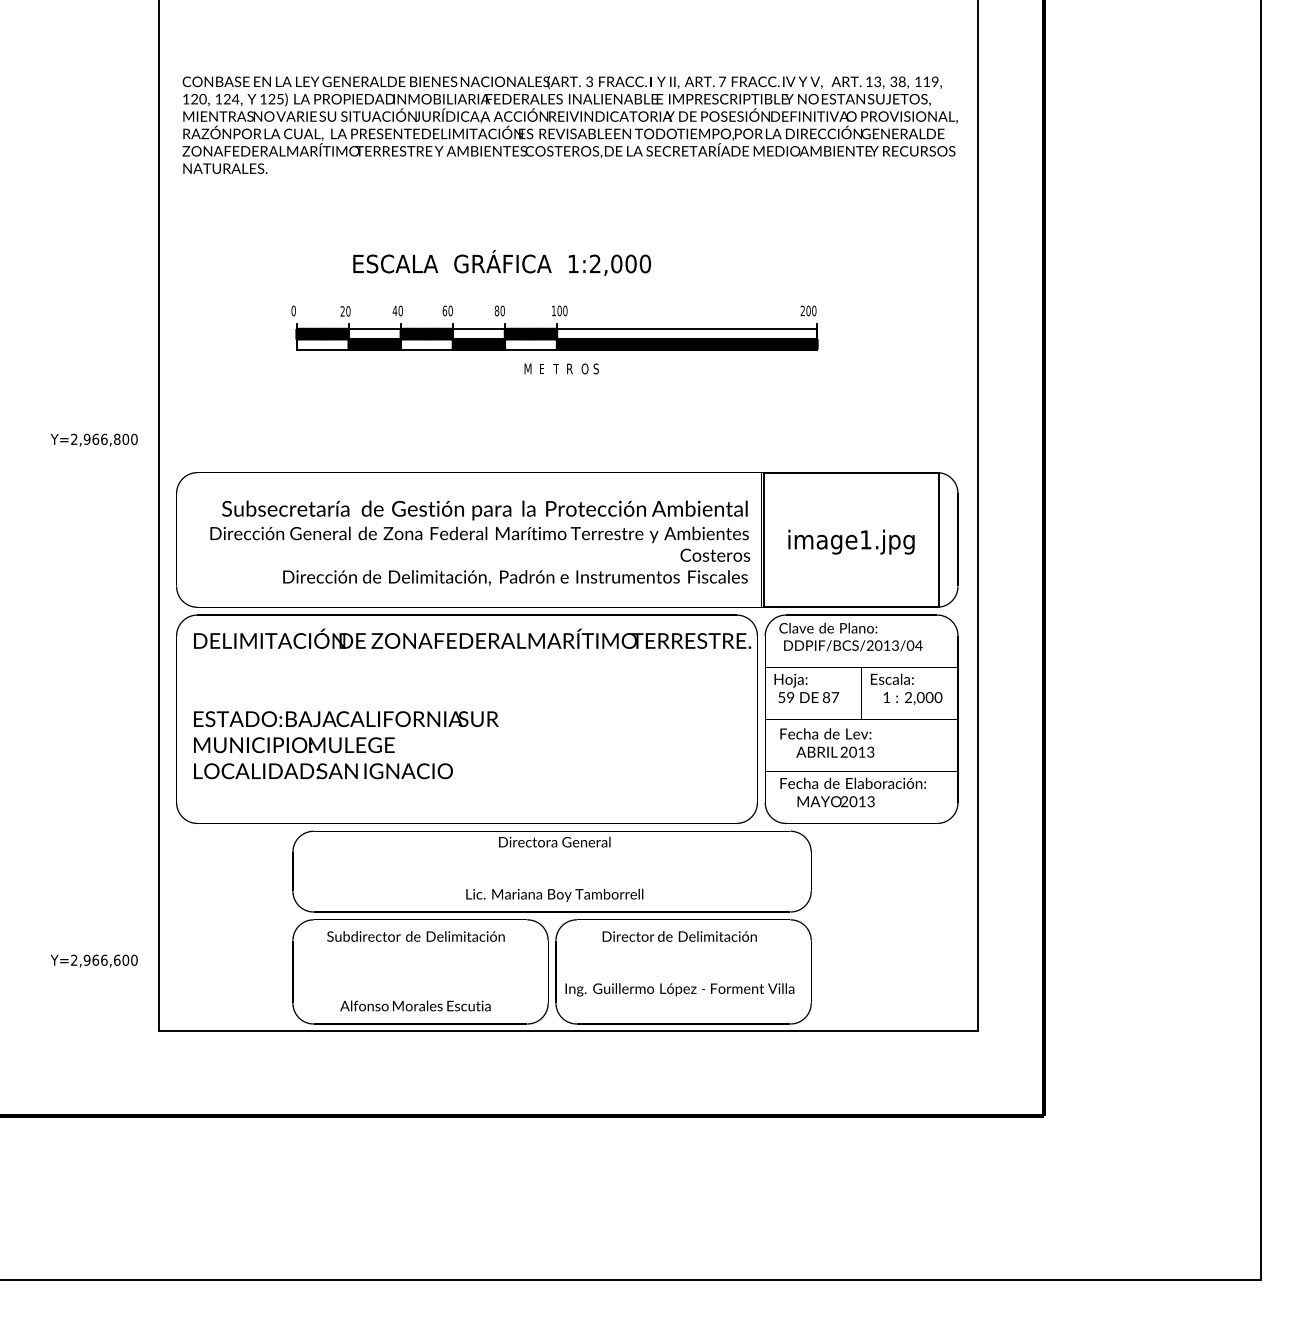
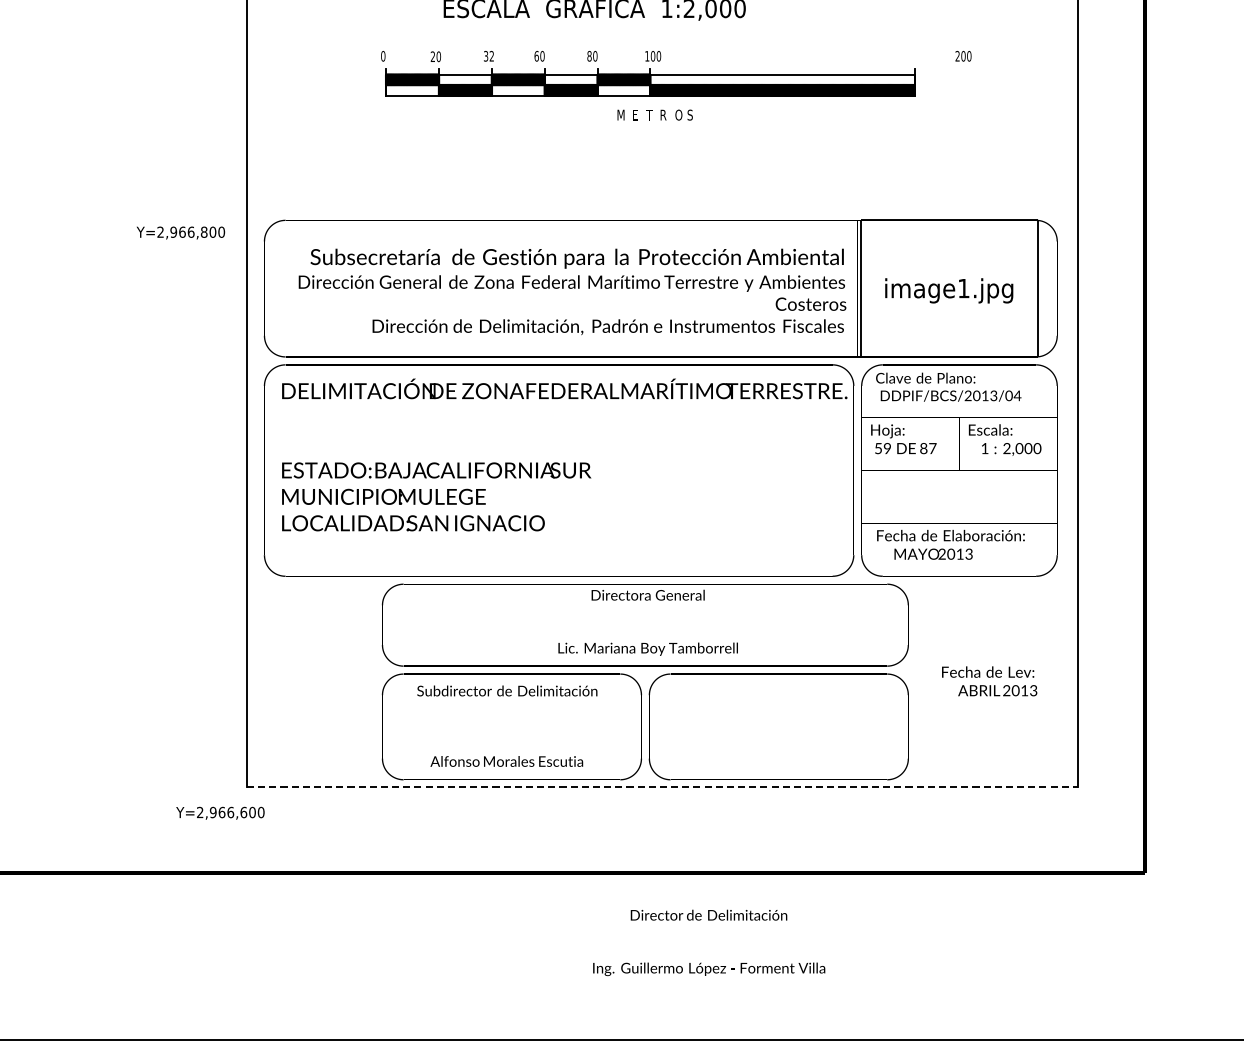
text: (397, 310) -> (488, 55), 40 -> 32
text: (808, 310) -> (963, 55), moved
text: (93, 439) -> (180, 232), moved
text: (827, 742) -> (989, 680), moved
text: (93, 960) -> (219, 812), moved
text: (679, 963) -> (708, 942), moved
line: (569, 1031) -> (663, 787), solid -> dashed

